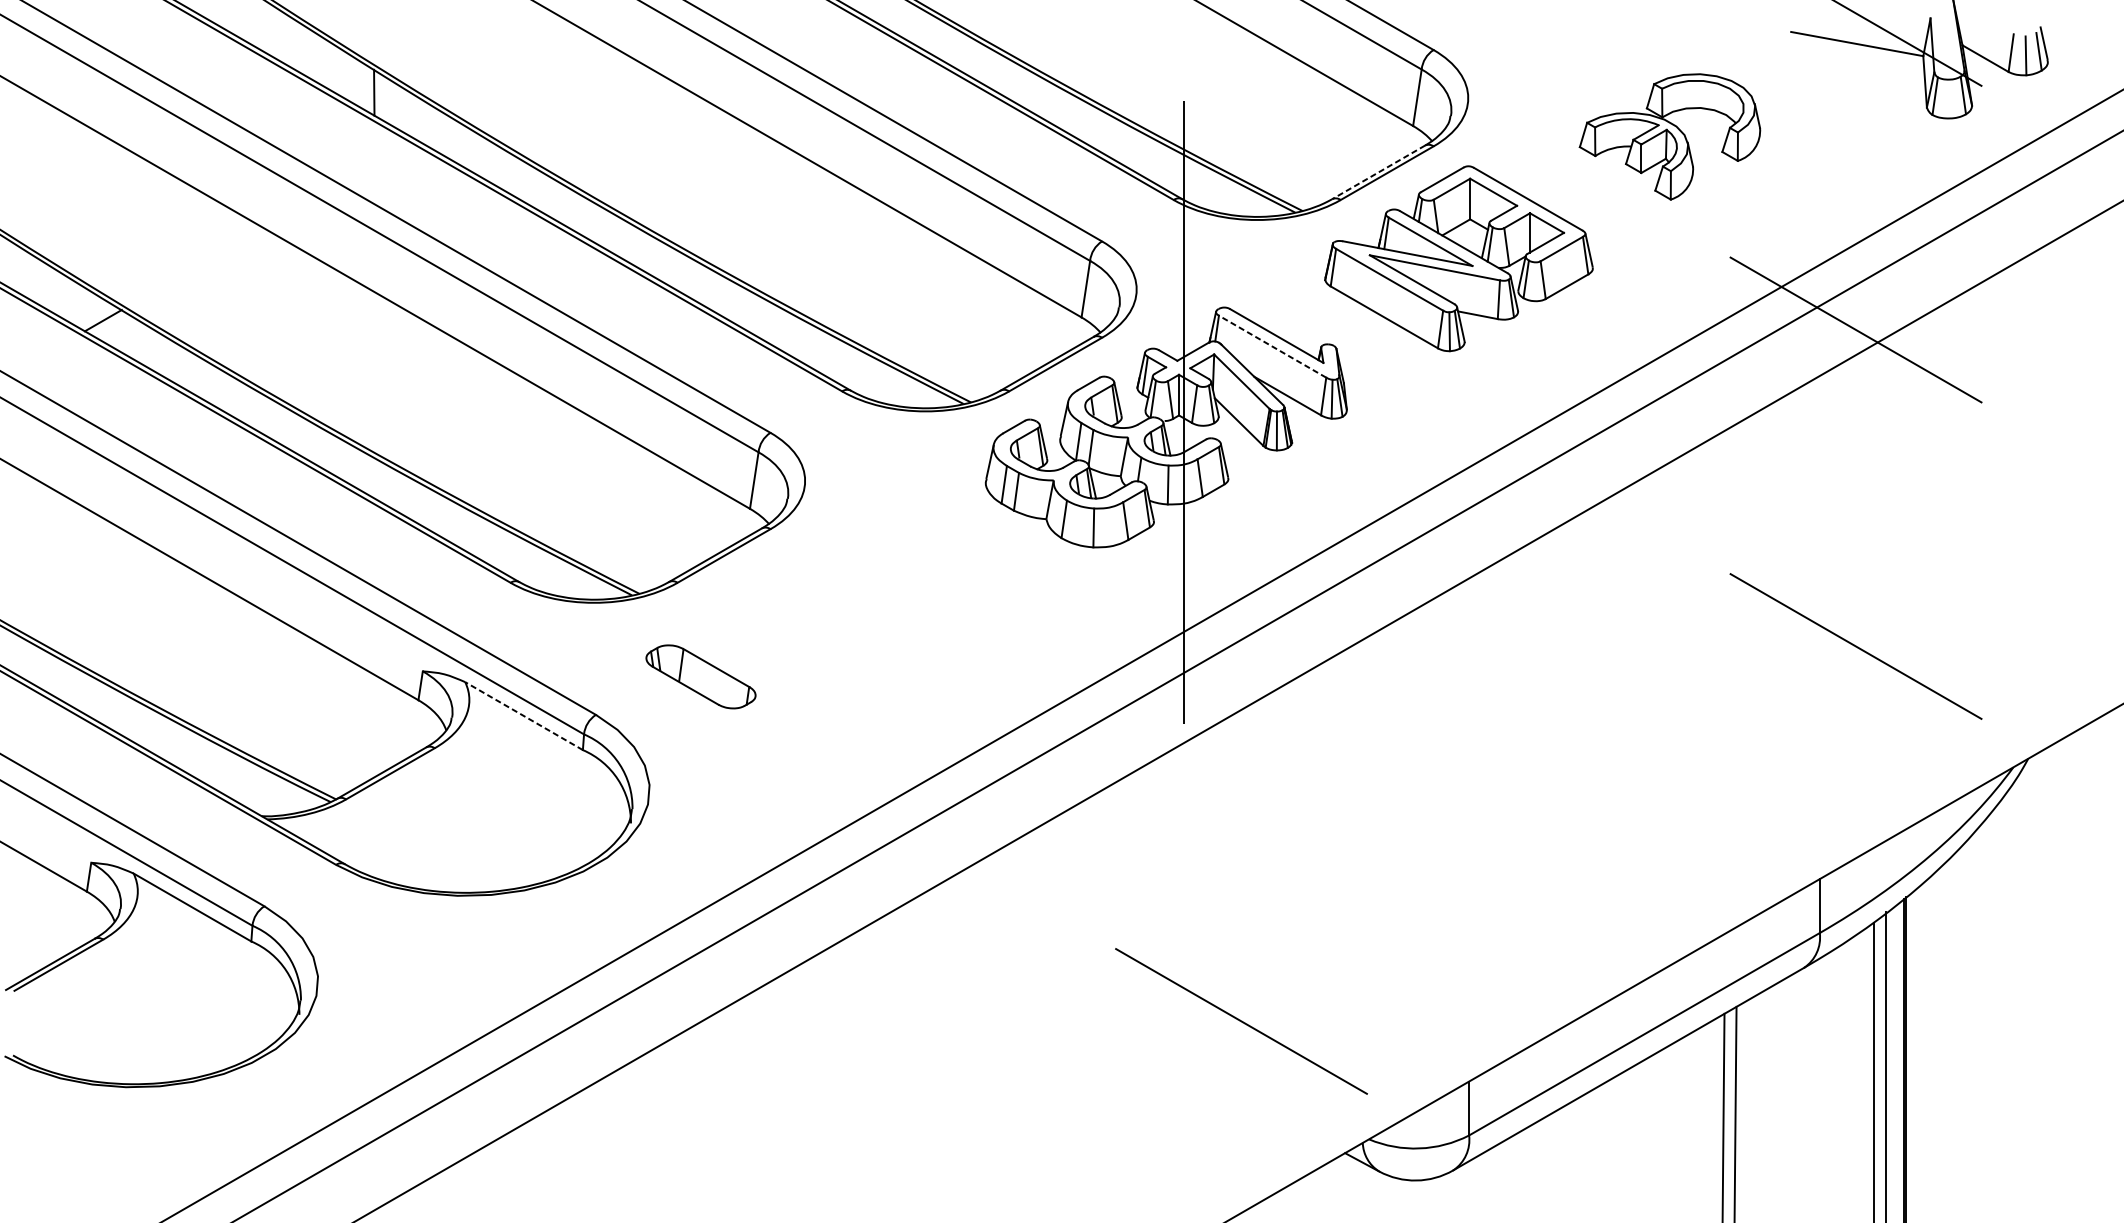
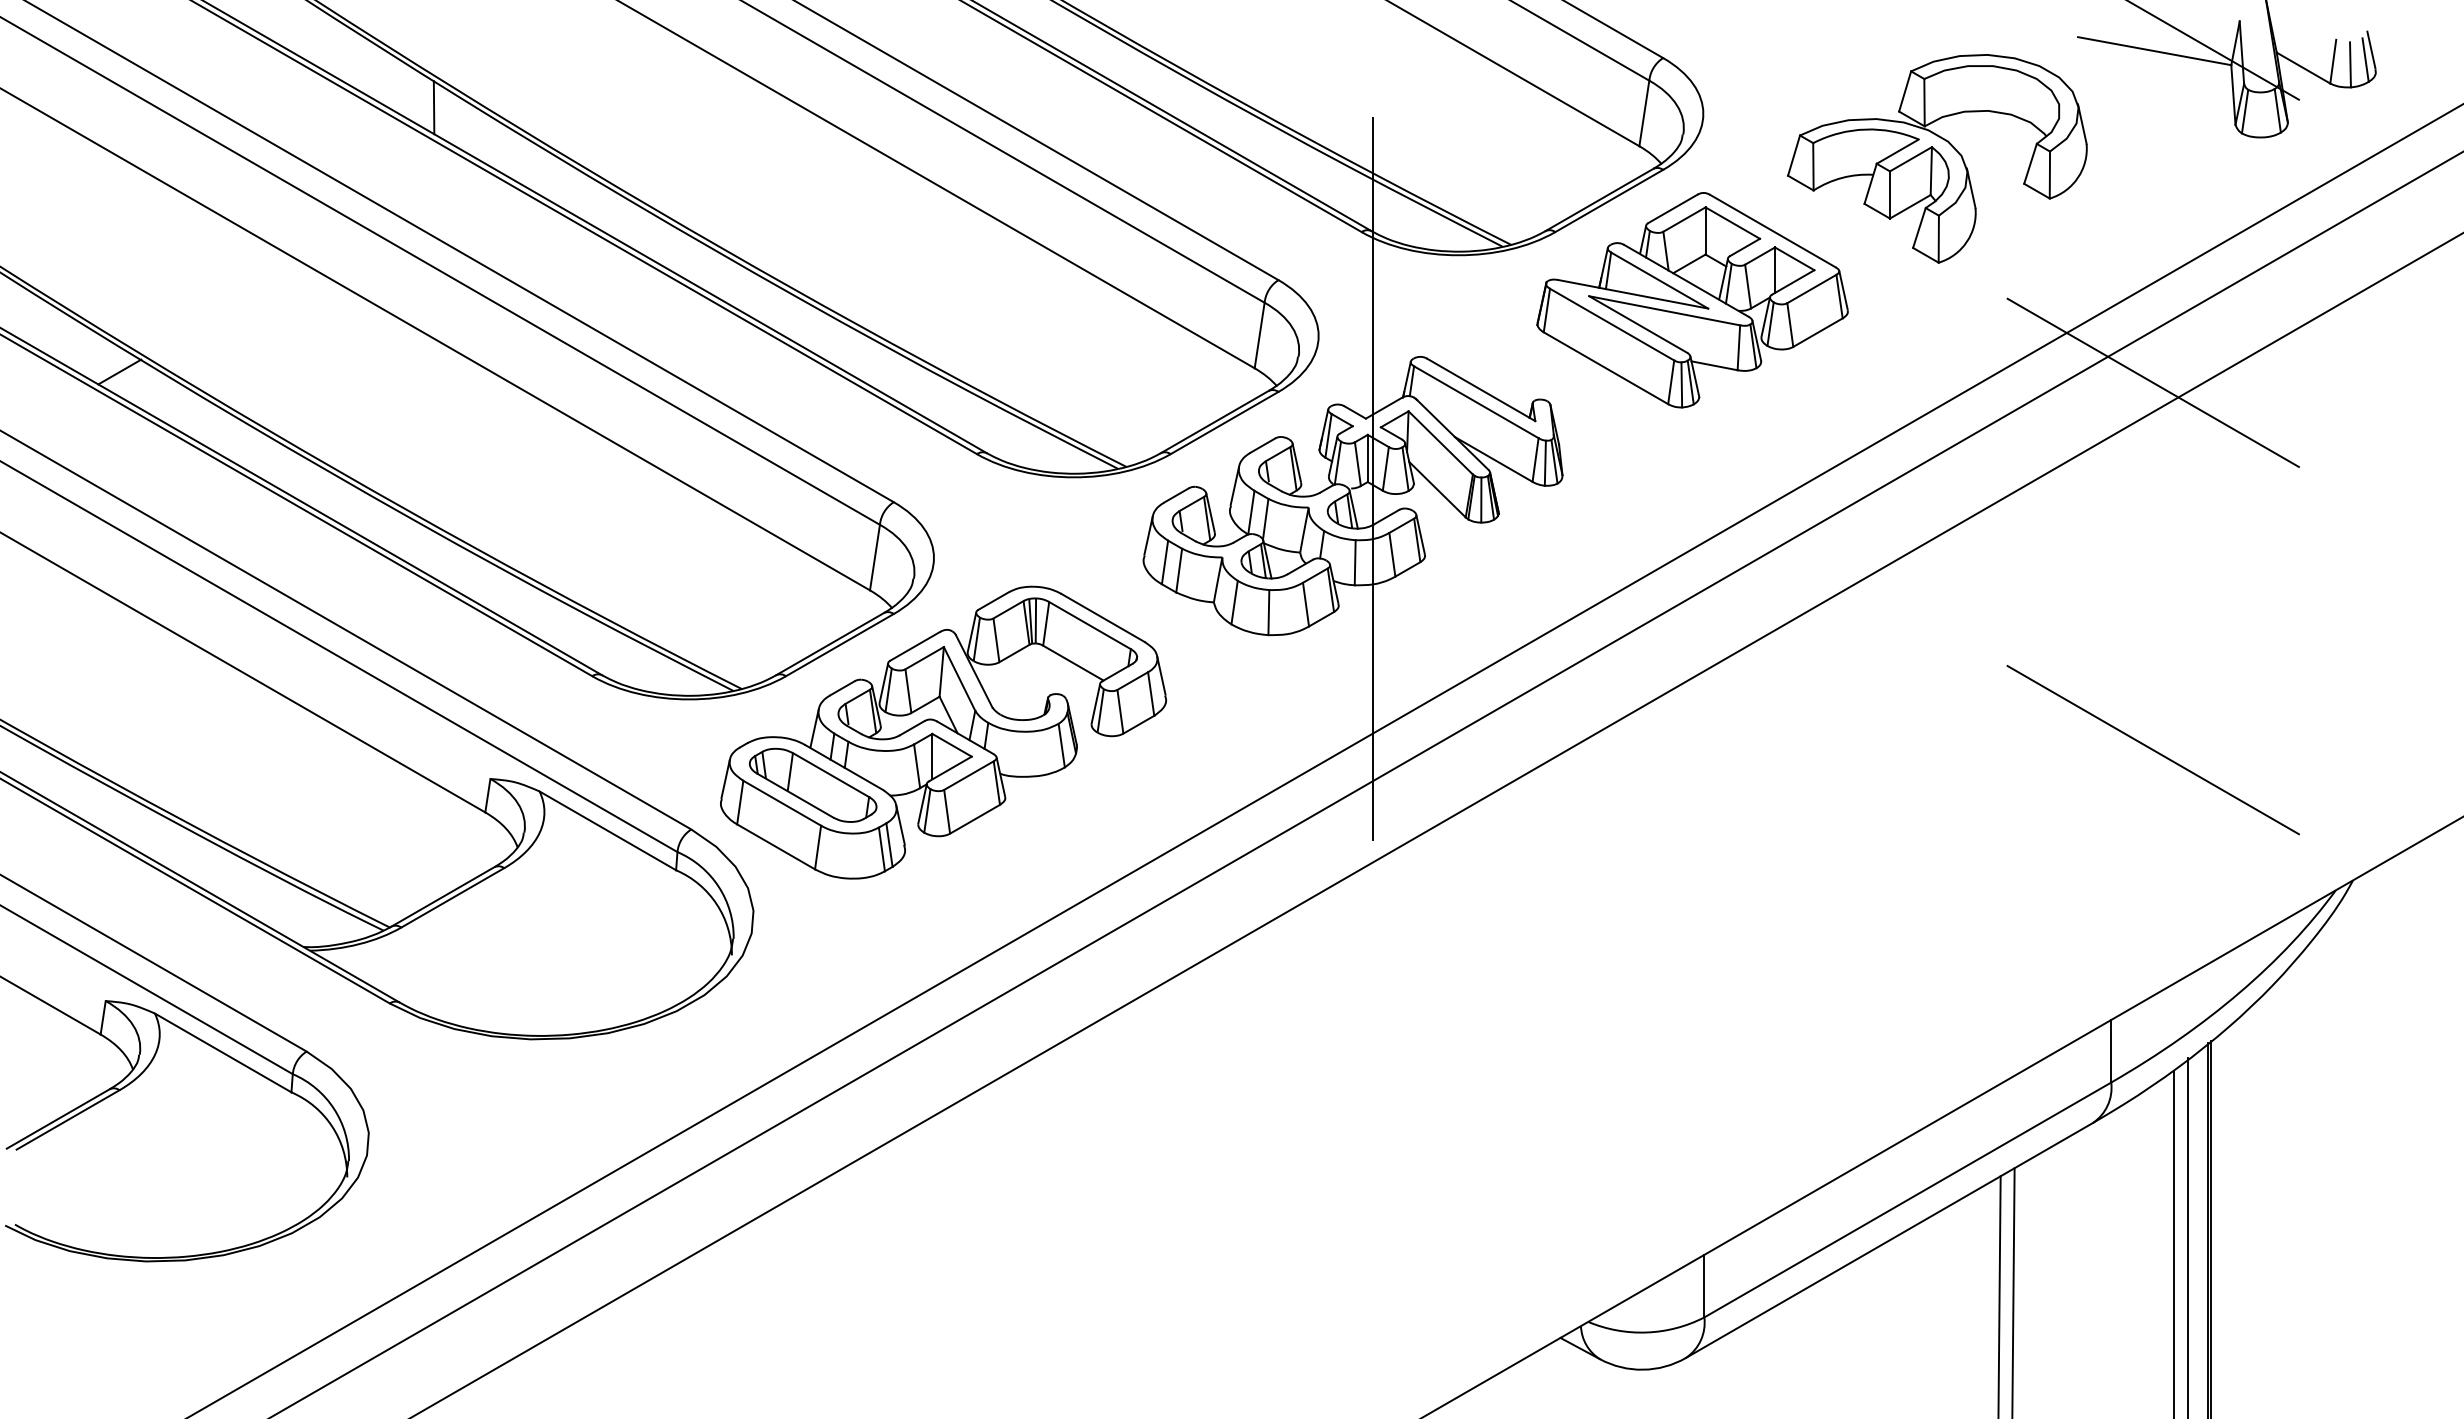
part: (1670, 136) -> (1937, 158), size x1.43
line: (1378, 172) -> (1599, 200), dashed -> solid
line: (1272, 346) -> (1476, 402), dashed -> solid
part: (813, 631) -> (943, 732), added
line: (523, 715) -> (607, 830), dashed -> solid
line: (1240, 1021) -> (1439, 1185), removed

